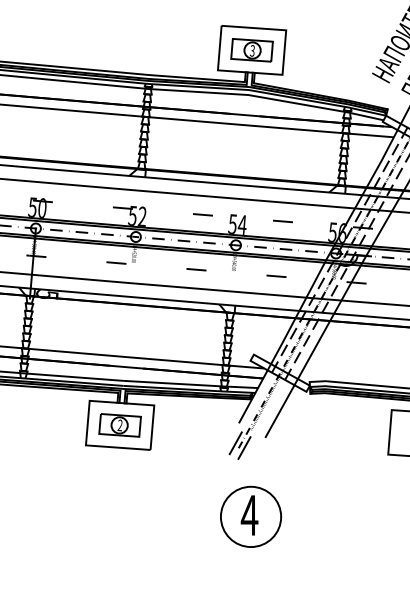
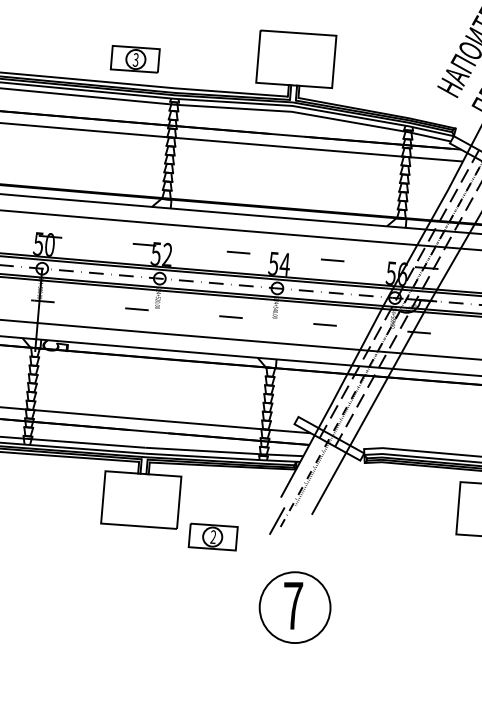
part: (251, 50) -> (134, 59), moved
part: (119, 424) -> (212, 536), moved
line: (244, 447) -> (287, 526), removed
text: (249, 515) -> (293, 605), 4 -> 7

